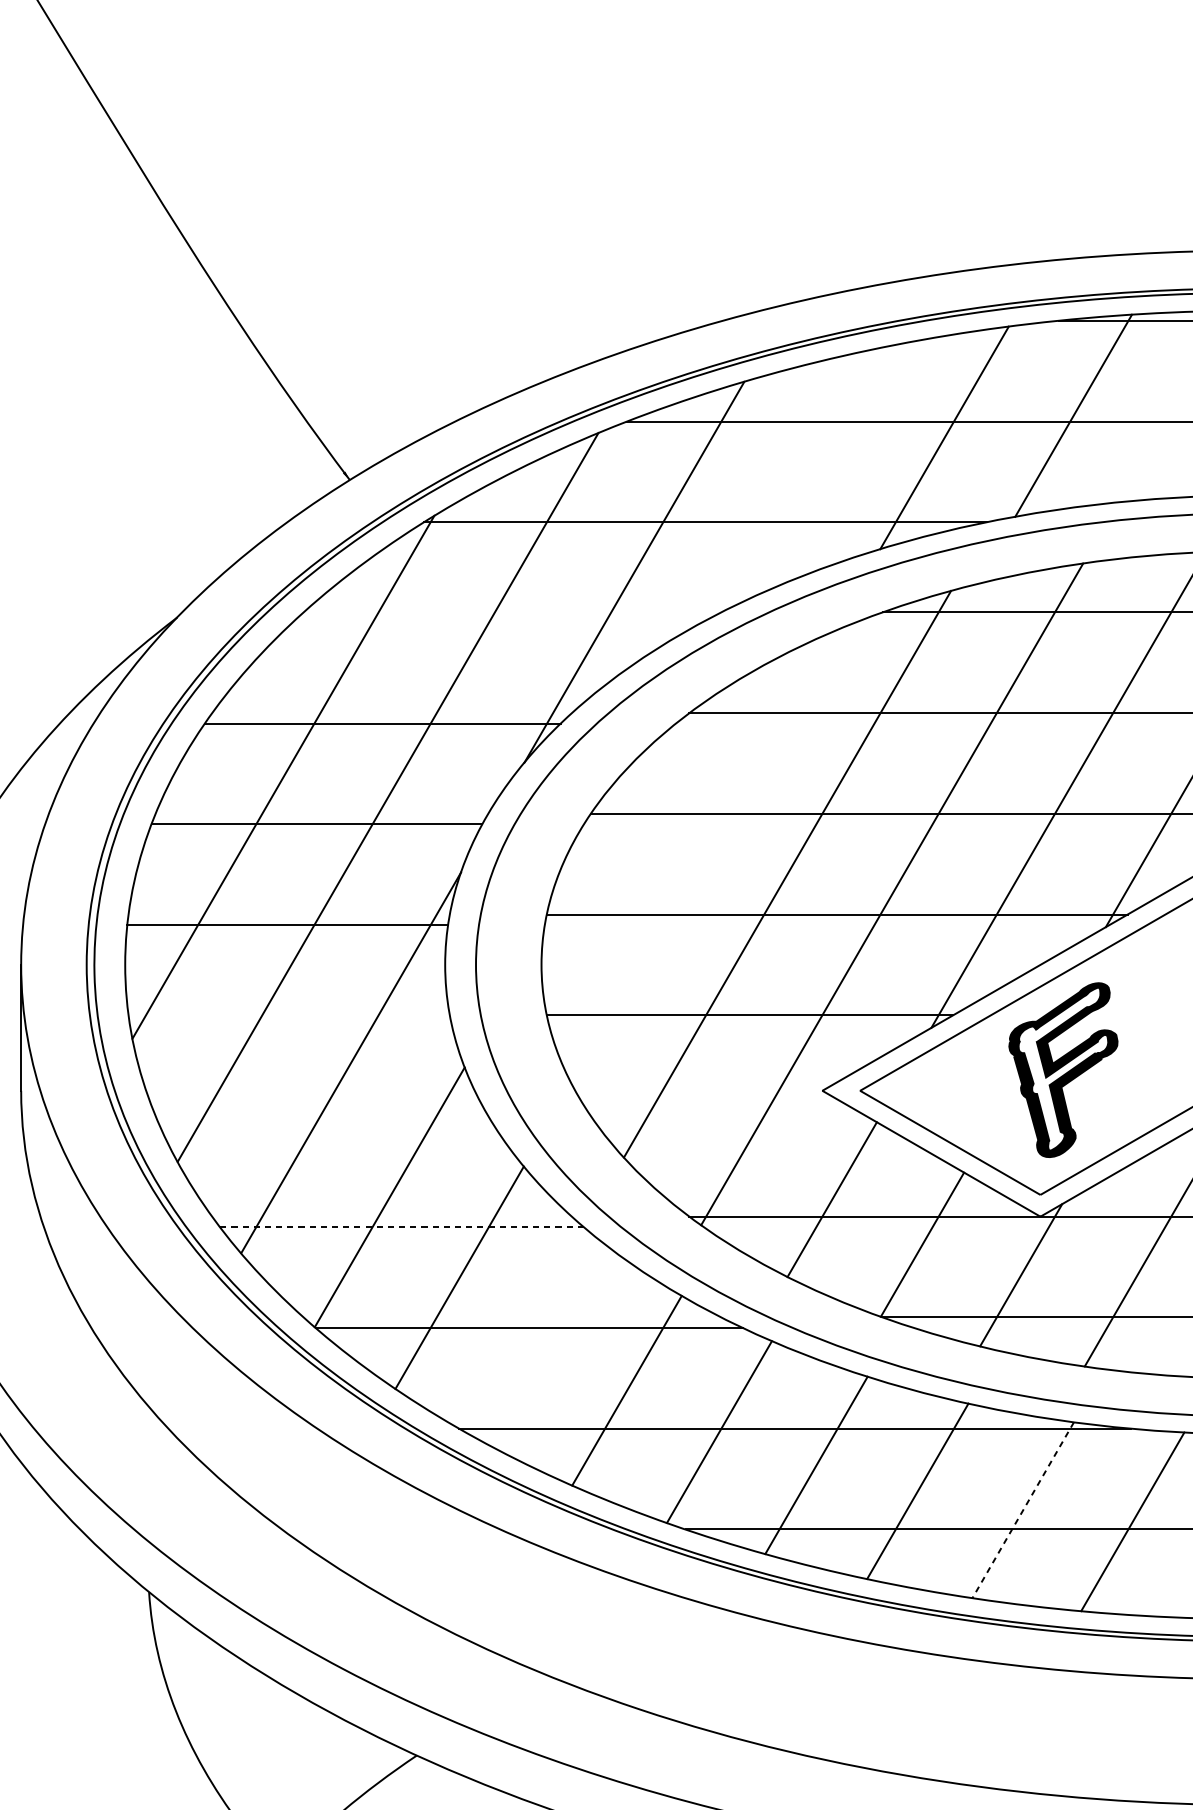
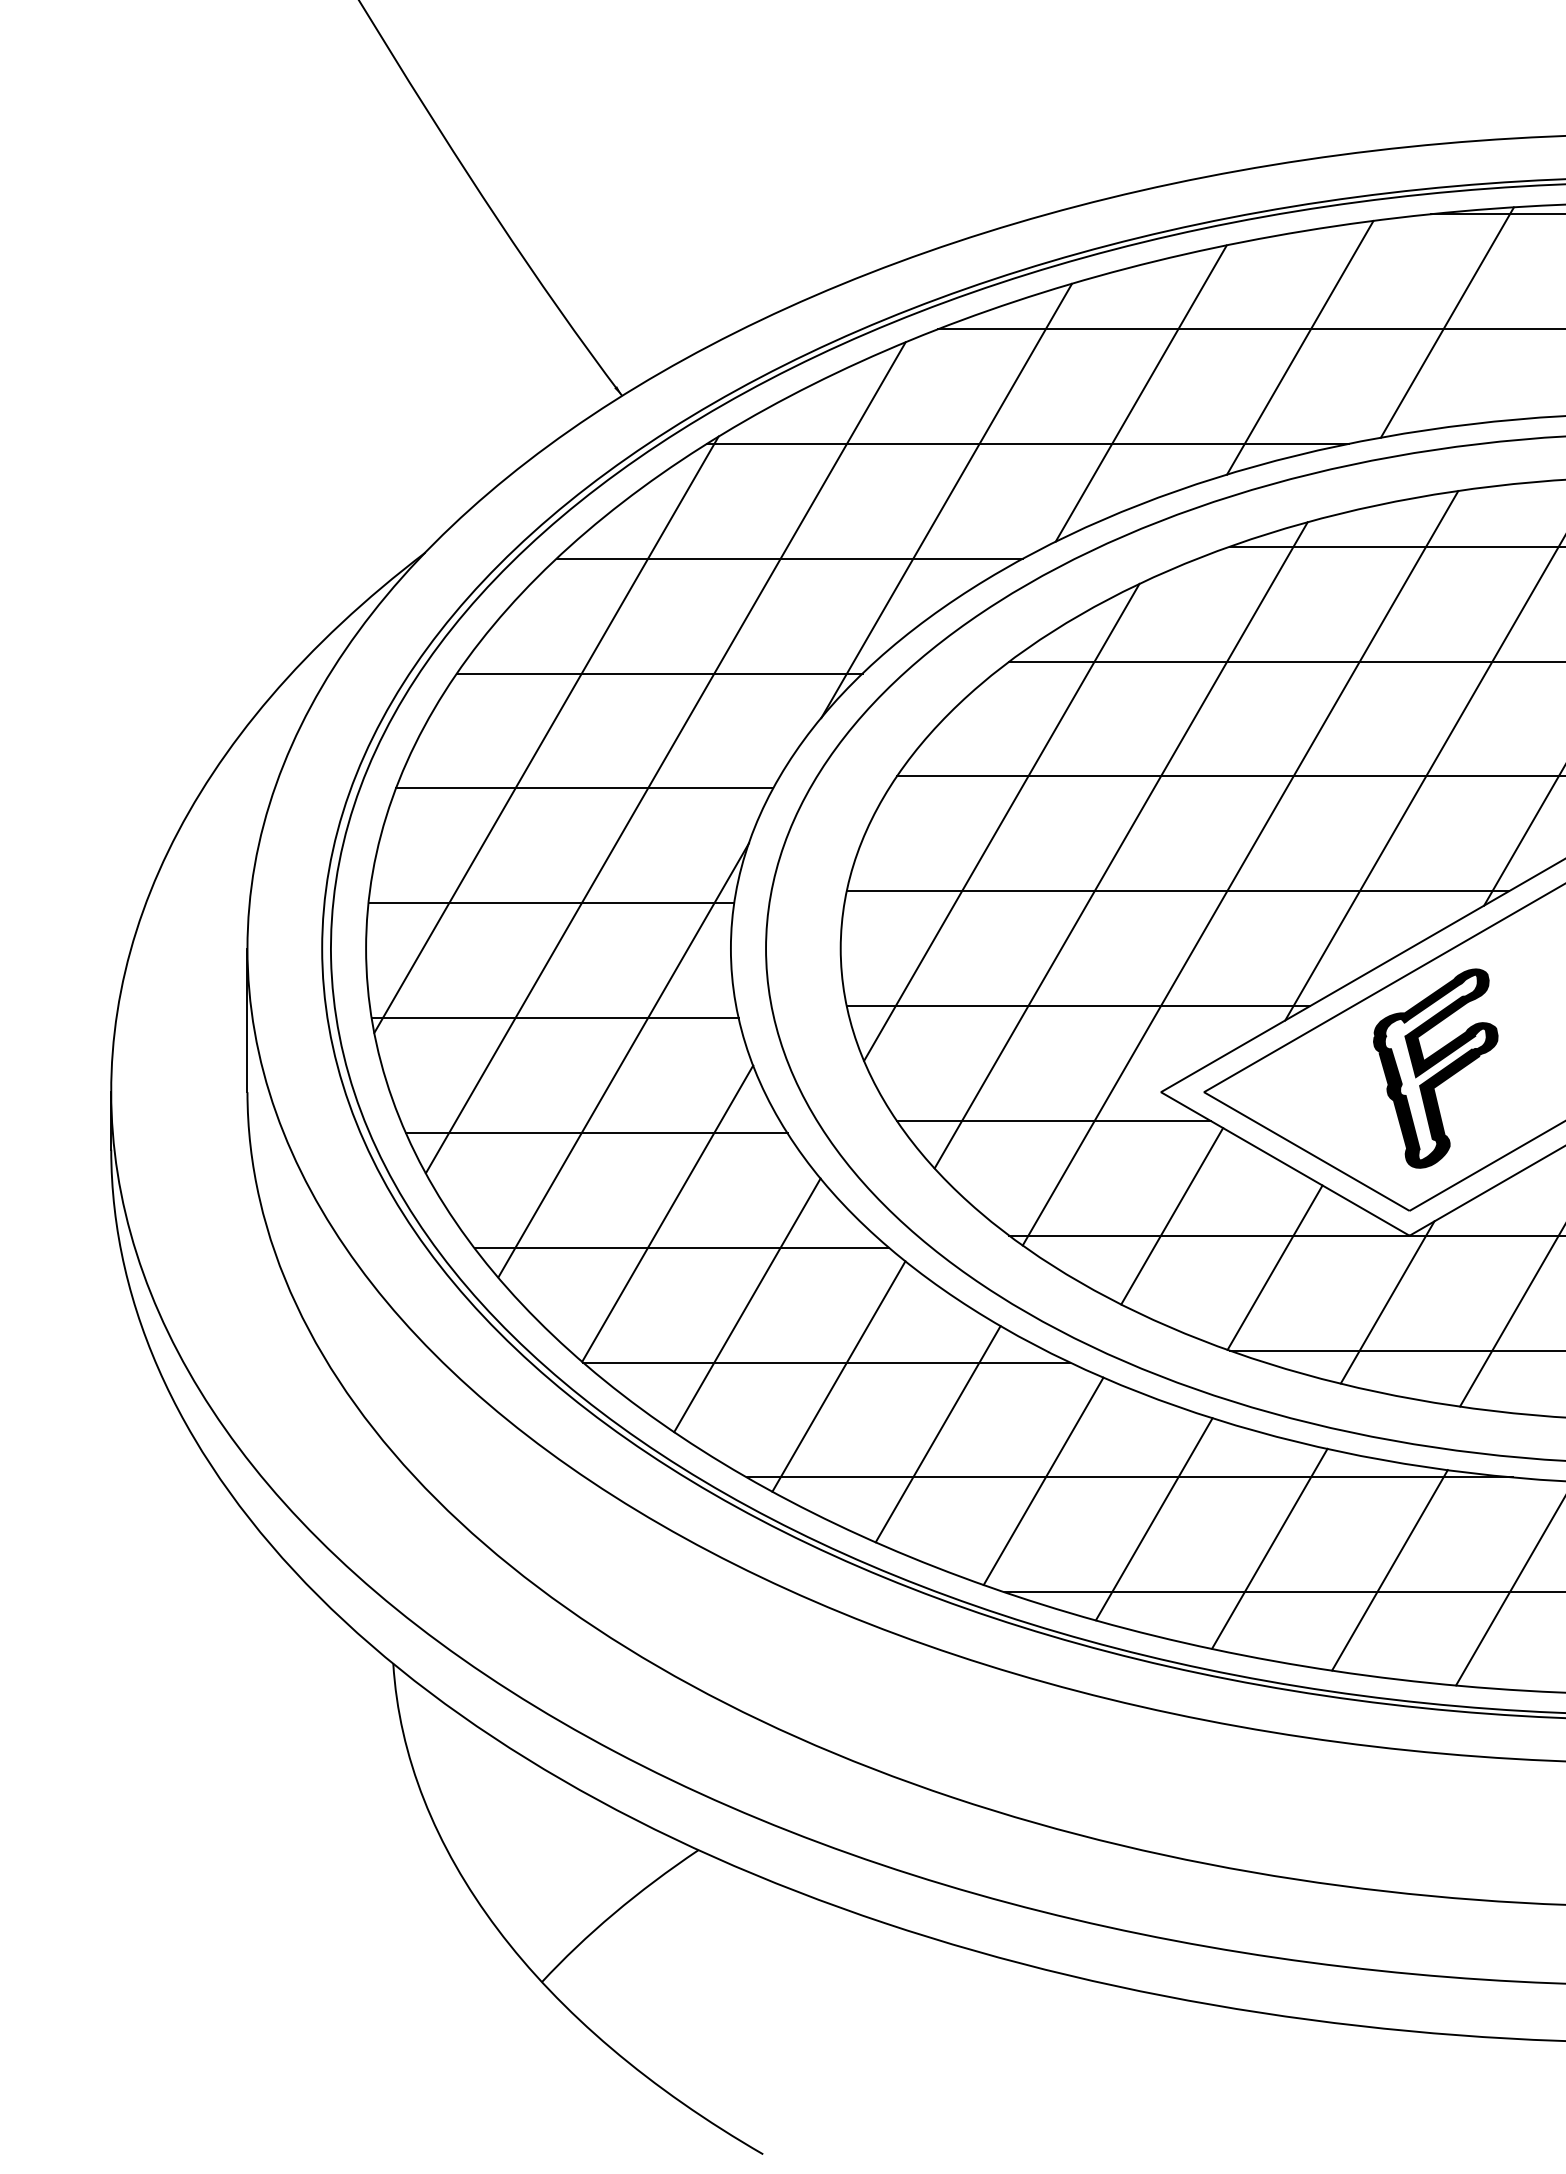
line: (804, 477) -> (1140, 393), added
line: (496, 622) -> (789, 558), added
line: (682, 853) -> (1001, 821), added
line: (290, 1026) -> (554, 1018), added
line: (728, 1115) -> (1053, 1120), added
line: (327, 1126) -> (596, 1132), added
line: (401, 1227) -> (681, 1247), dashed -> solid
line: (539, 1340) -> (838, 1376), added
line: (1022, 1510) -> (1389, 1570), dashed -> solid

